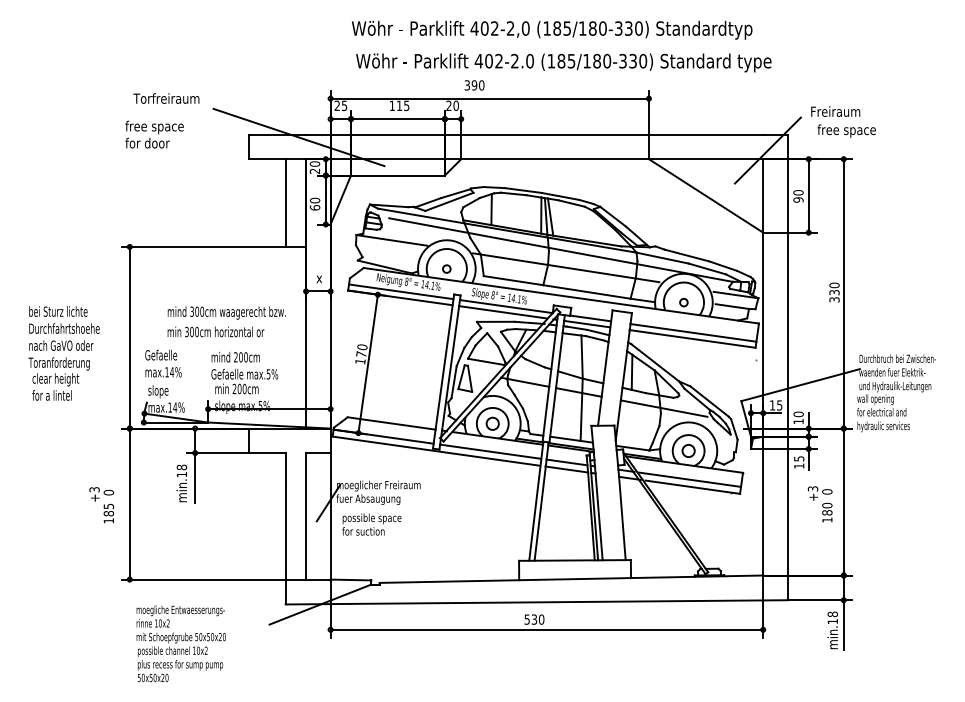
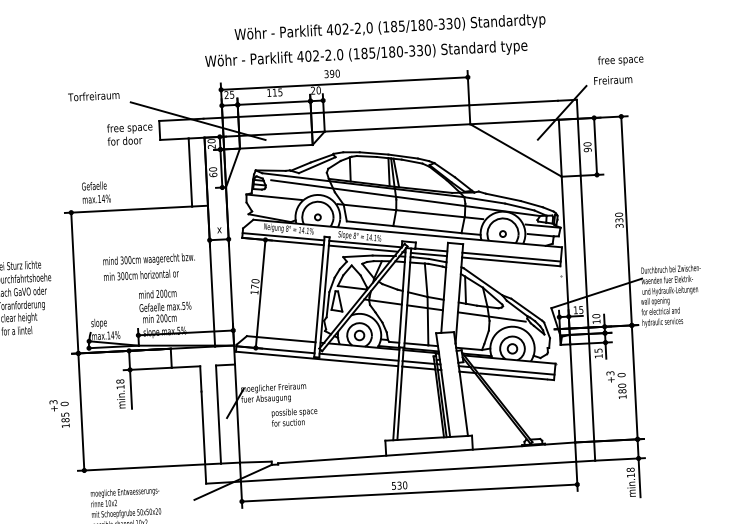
text: (563, 62) -> (366, 54), moved
text: (846, 130) -> (620, 60), moved
text: (154, 134) -> (129, 133), moved
text: (163, 363) -> (96, 192), moved
text: (371, 524) -> (294, 417), moved

